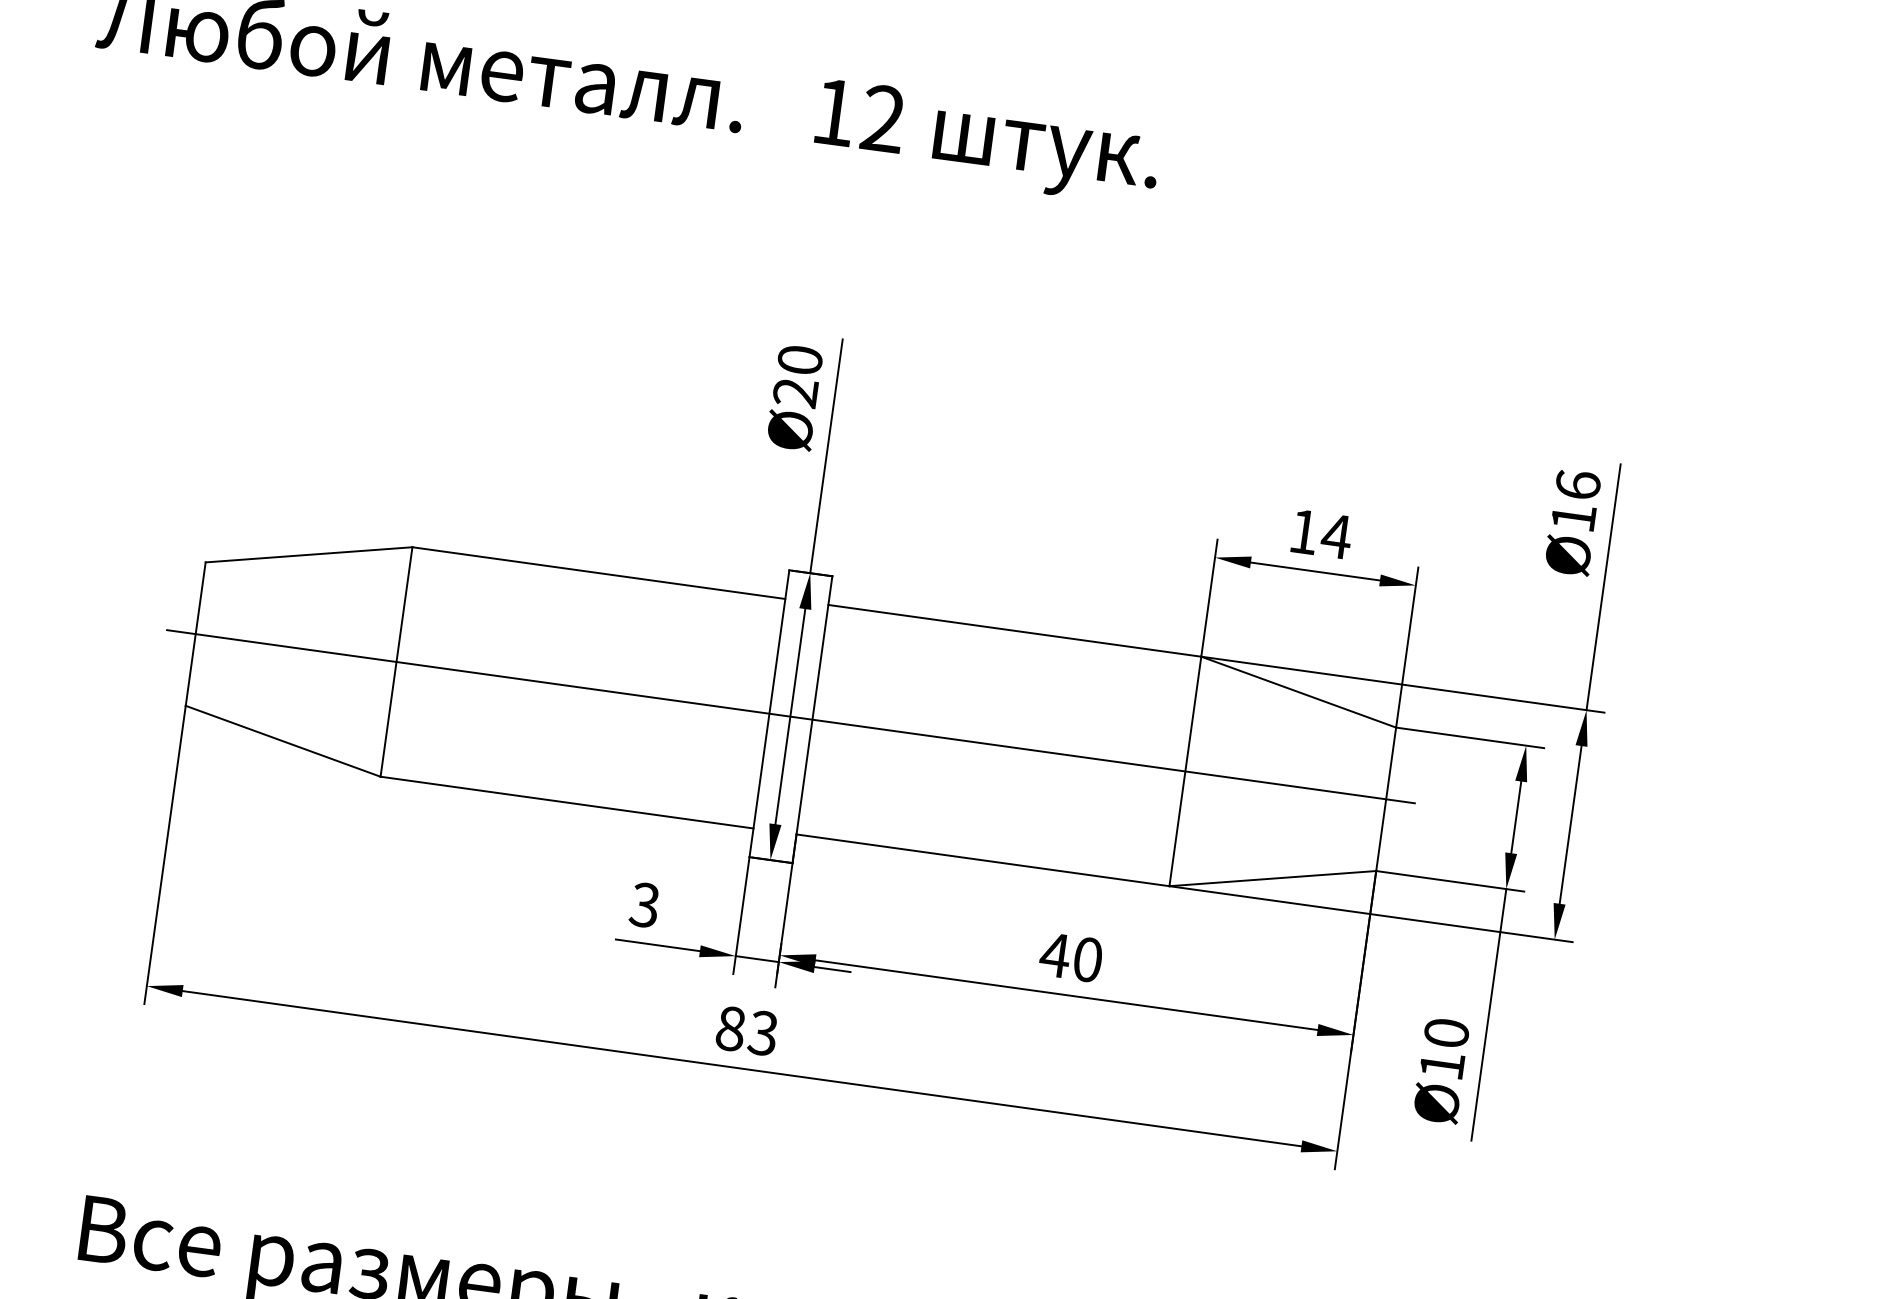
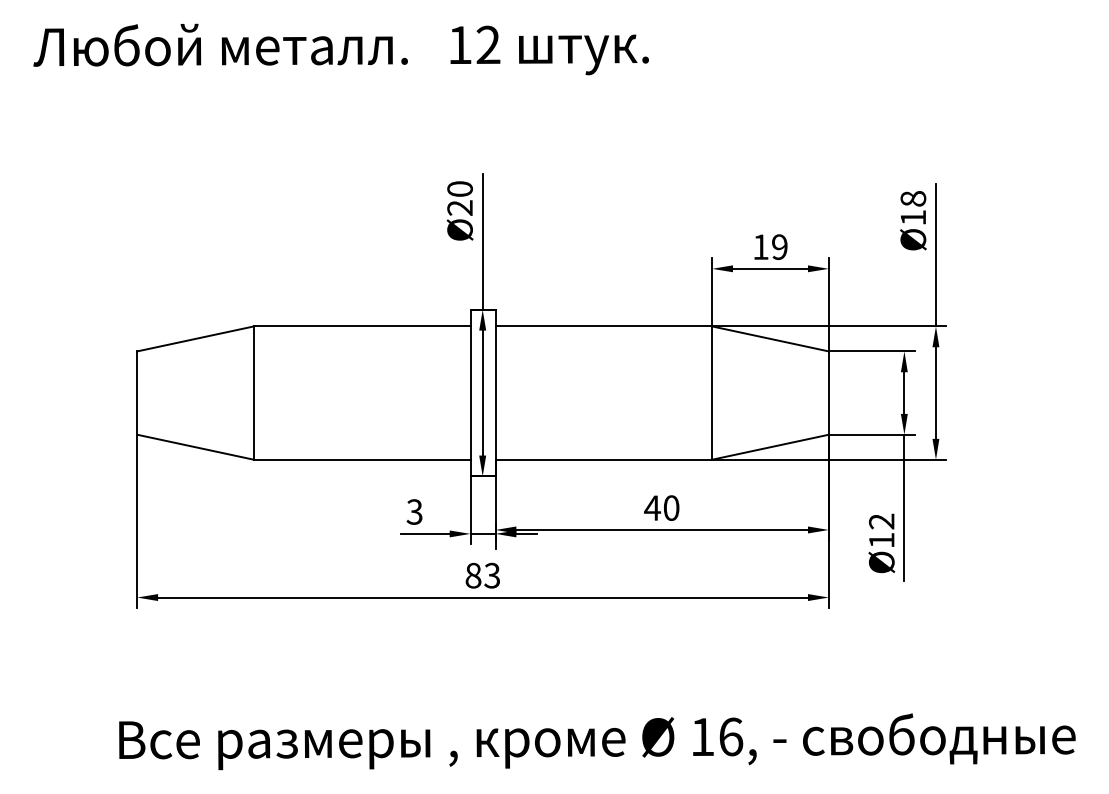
text: (1578, 484) -> (913, 198), Ø16 -> Ø18
text: (1336, 536) -> (779, 247), 14 -> 19
line: (789, 717) -> (482, 393), removed
text: (1446, 1032) -> (881, 521), Ø10 -> Ø12

